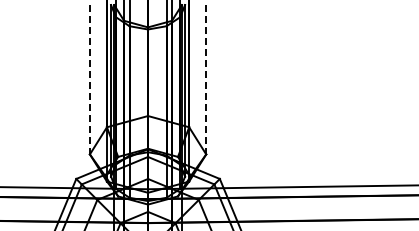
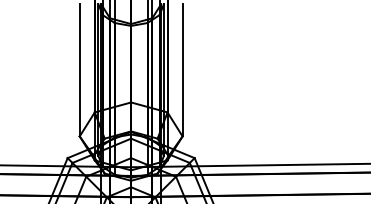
line: (89, 79) -> (79, 70), dashed -> solid
line: (206, 79) -> (182, 70), dashed -> solid

